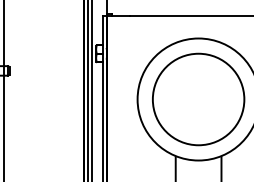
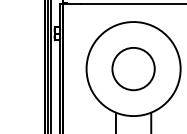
circle: (198, 99) -> (133, 69), size x0.6

